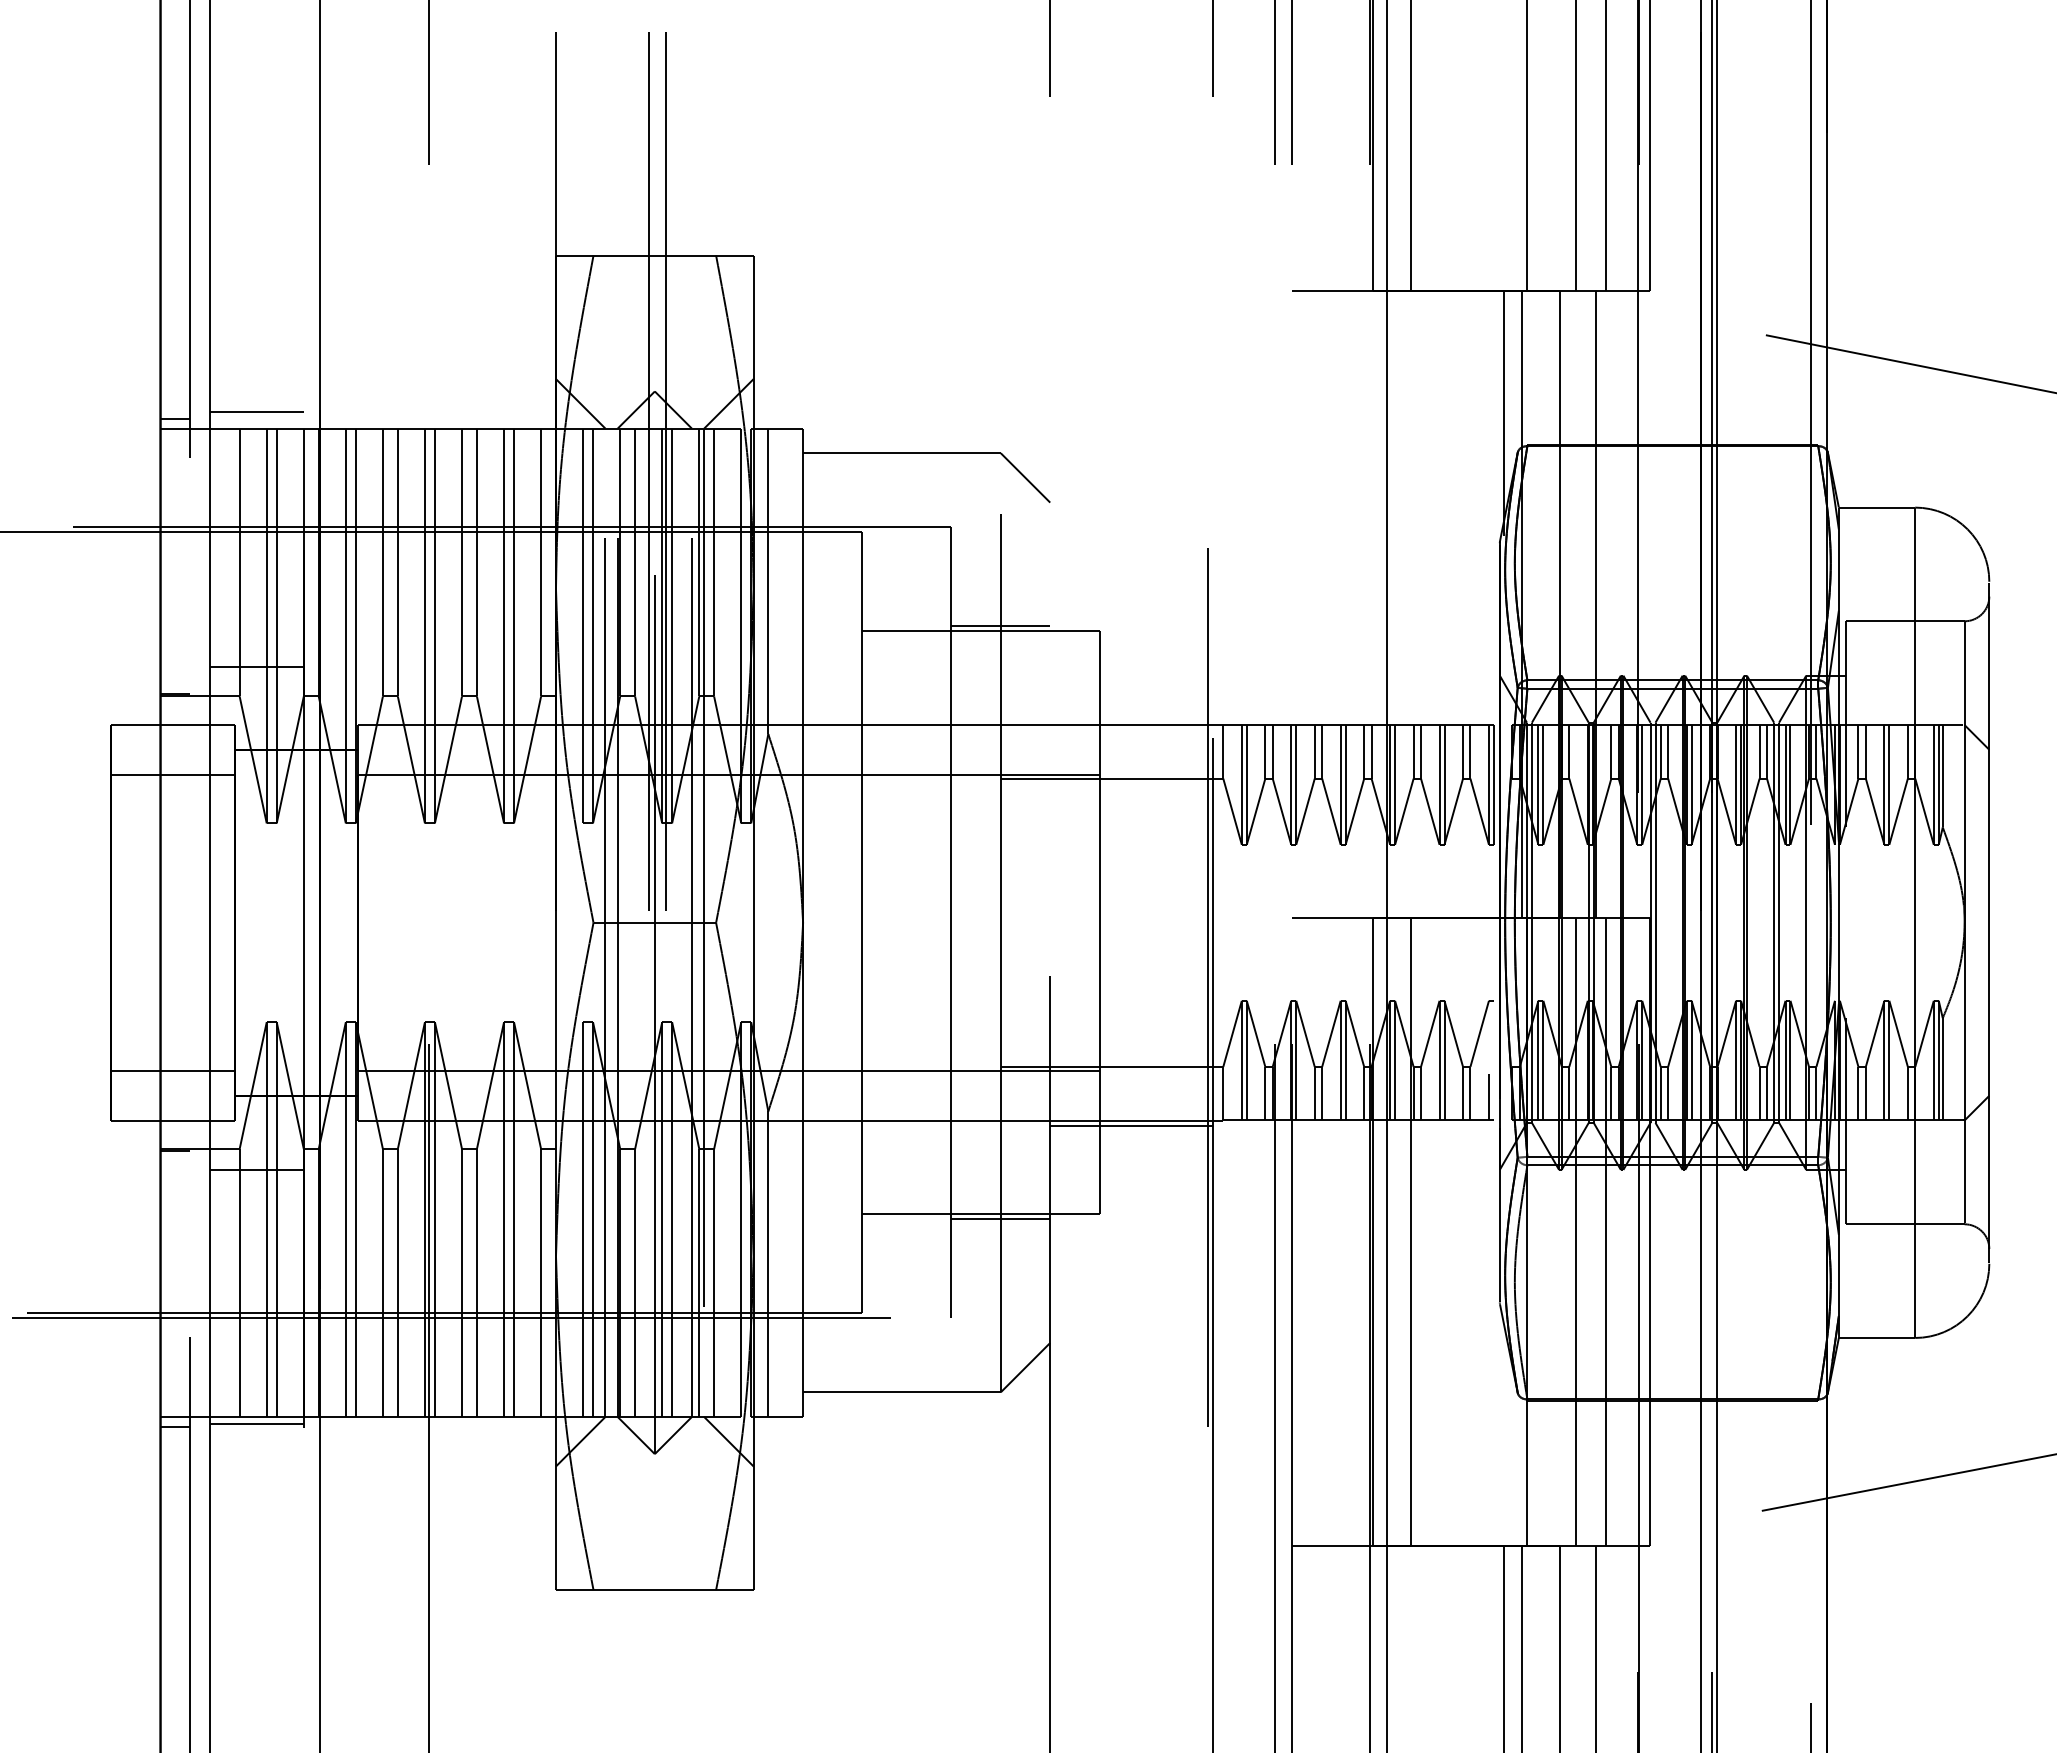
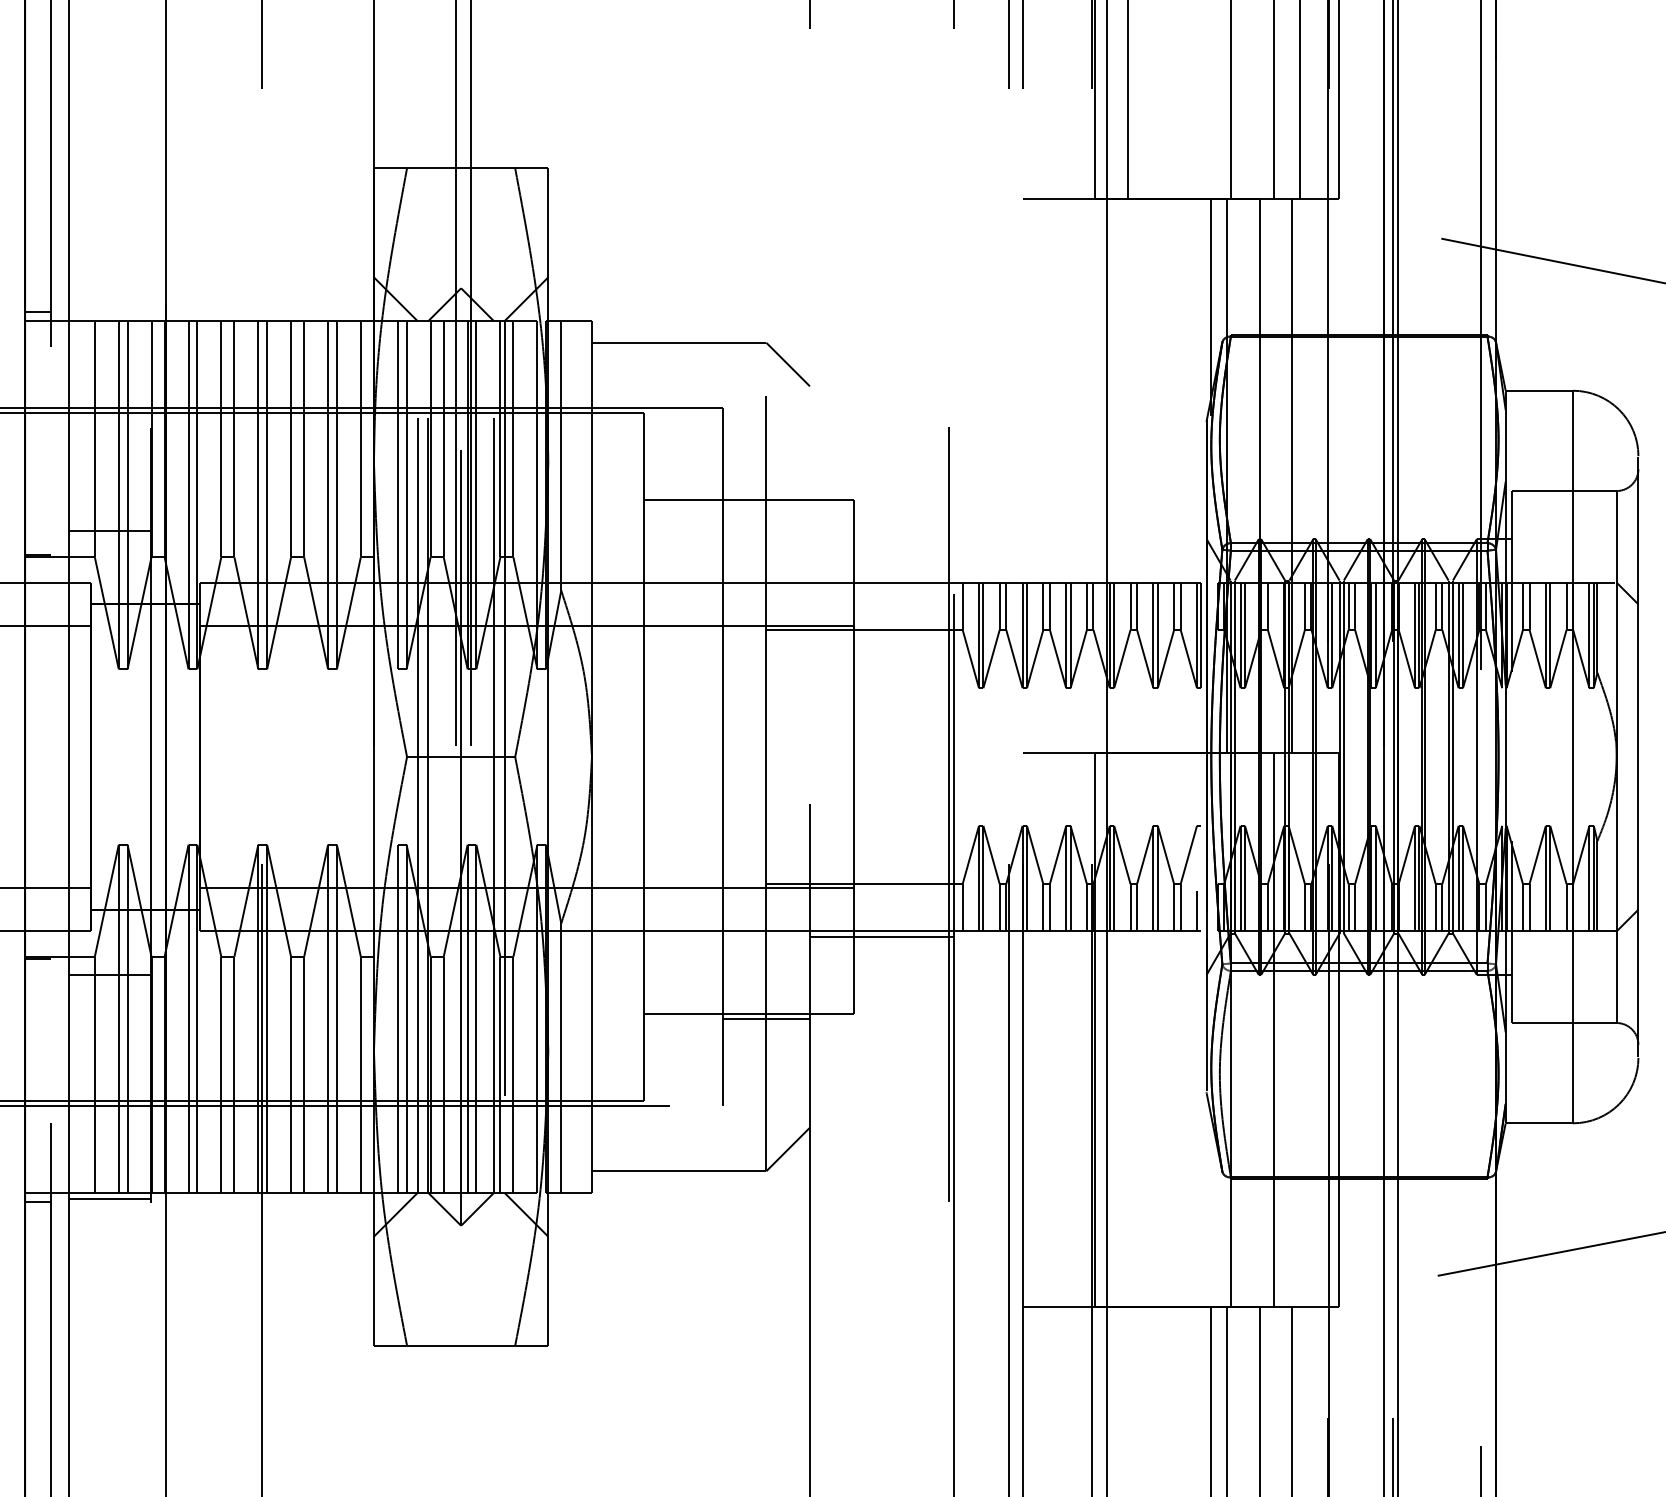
line: (256, 412) -> (109, 306), removed
line: (1000, 626) -> (766, 495), removed
line: (1410, 1232) -> (1127, 1030), removed
line: (1605, 1232) -> (1299, 1030), removed

